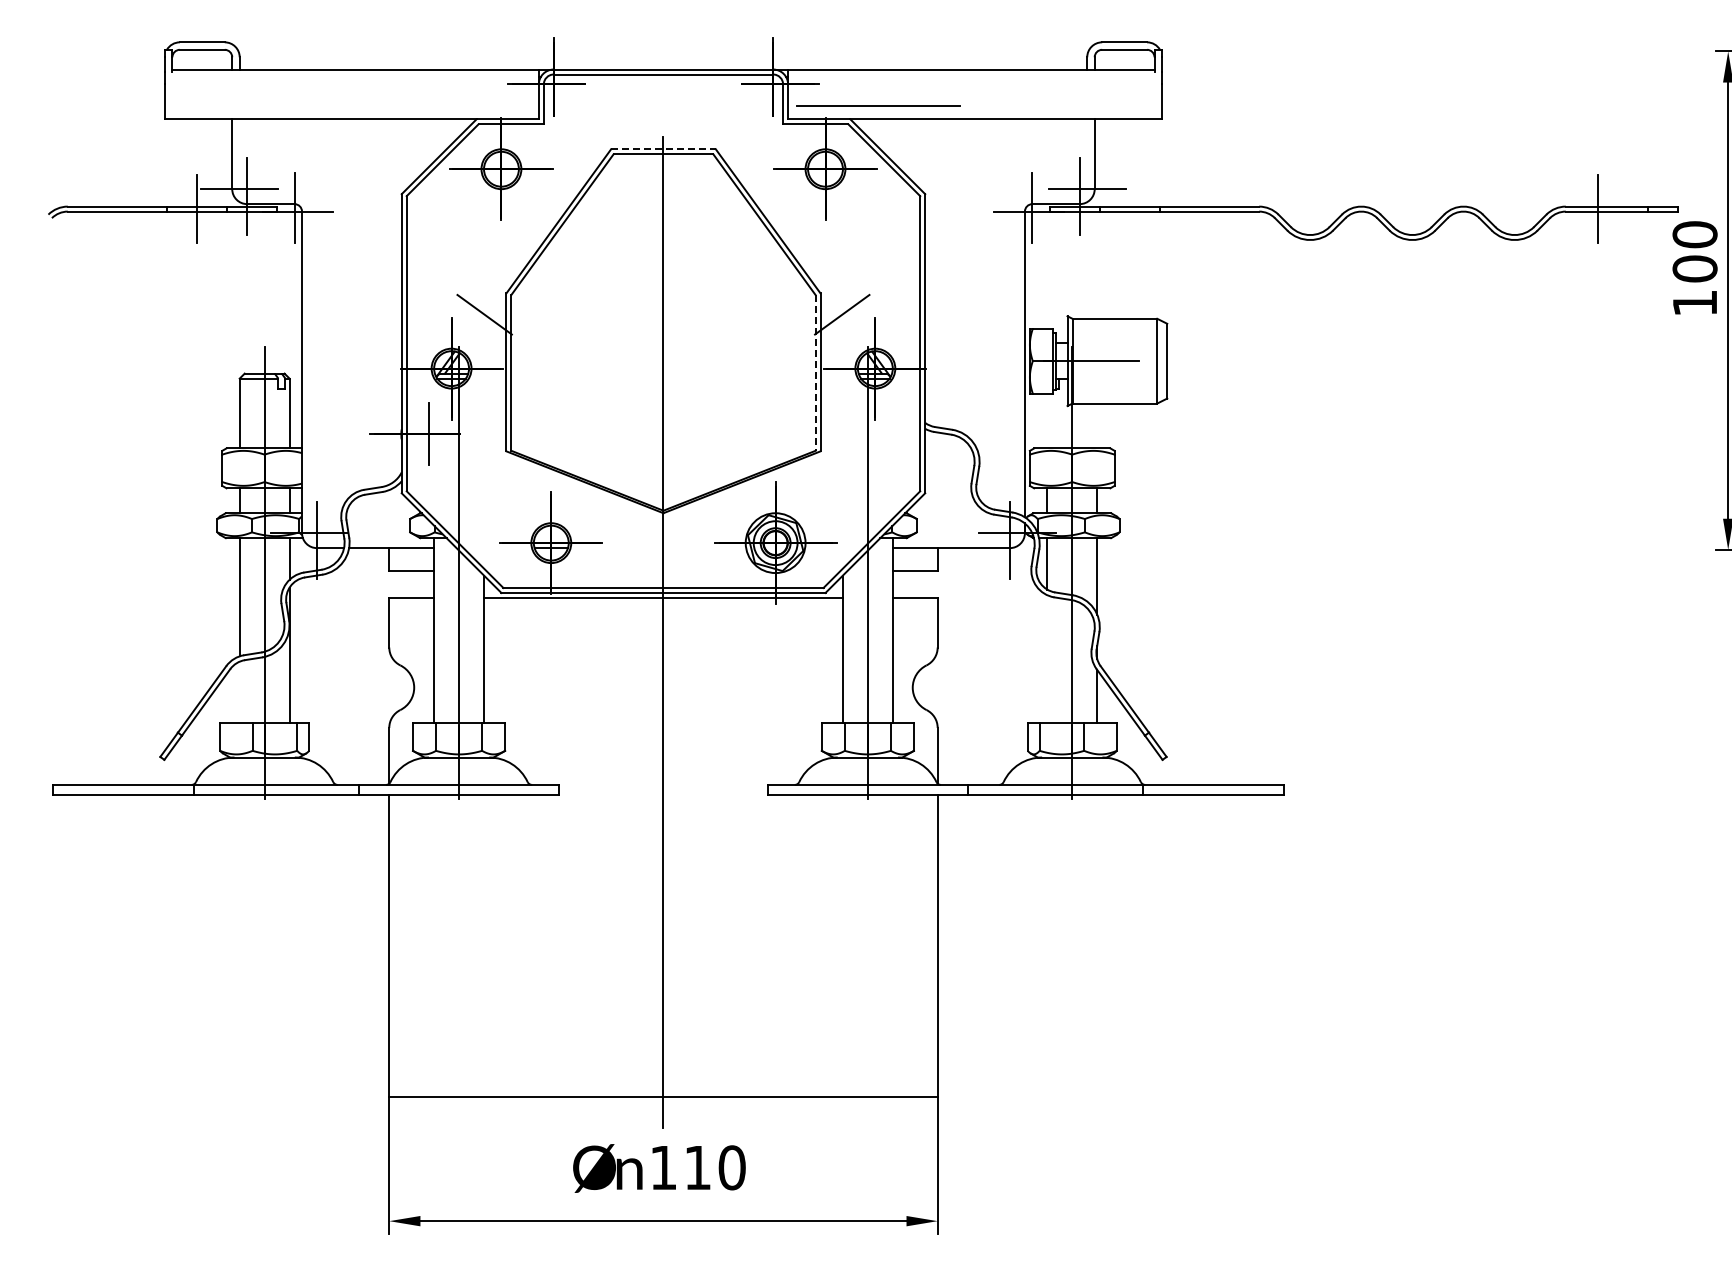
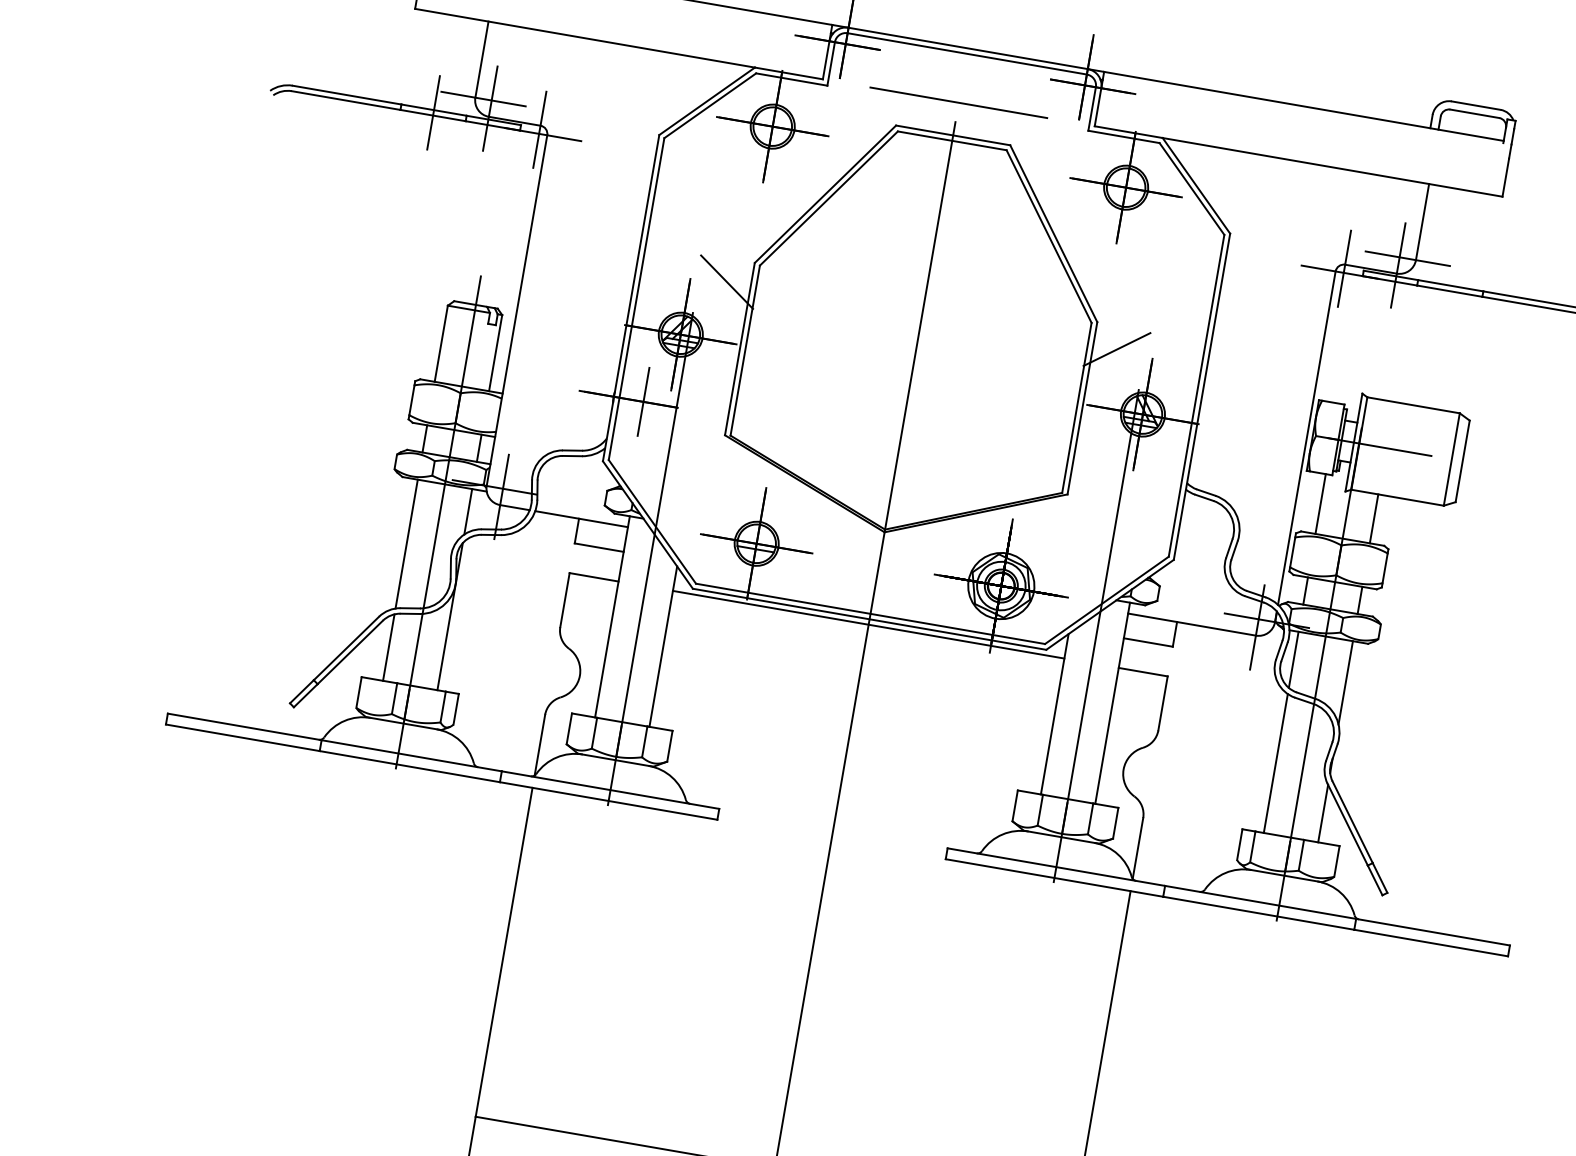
line: (878, 105) -> (959, 101), moved
line: (663, 149) -> (953, 135), dashed -> solid
line: (815, 372) -> (1076, 407), dashed -> solid
line: (1047, 420) -> (1320, 503), added
line: (1097, 425) -> (1374, 518), added
line: (1047, 658) -> (1276, 763), added
line: (239, 691) -> (388, 646), added

